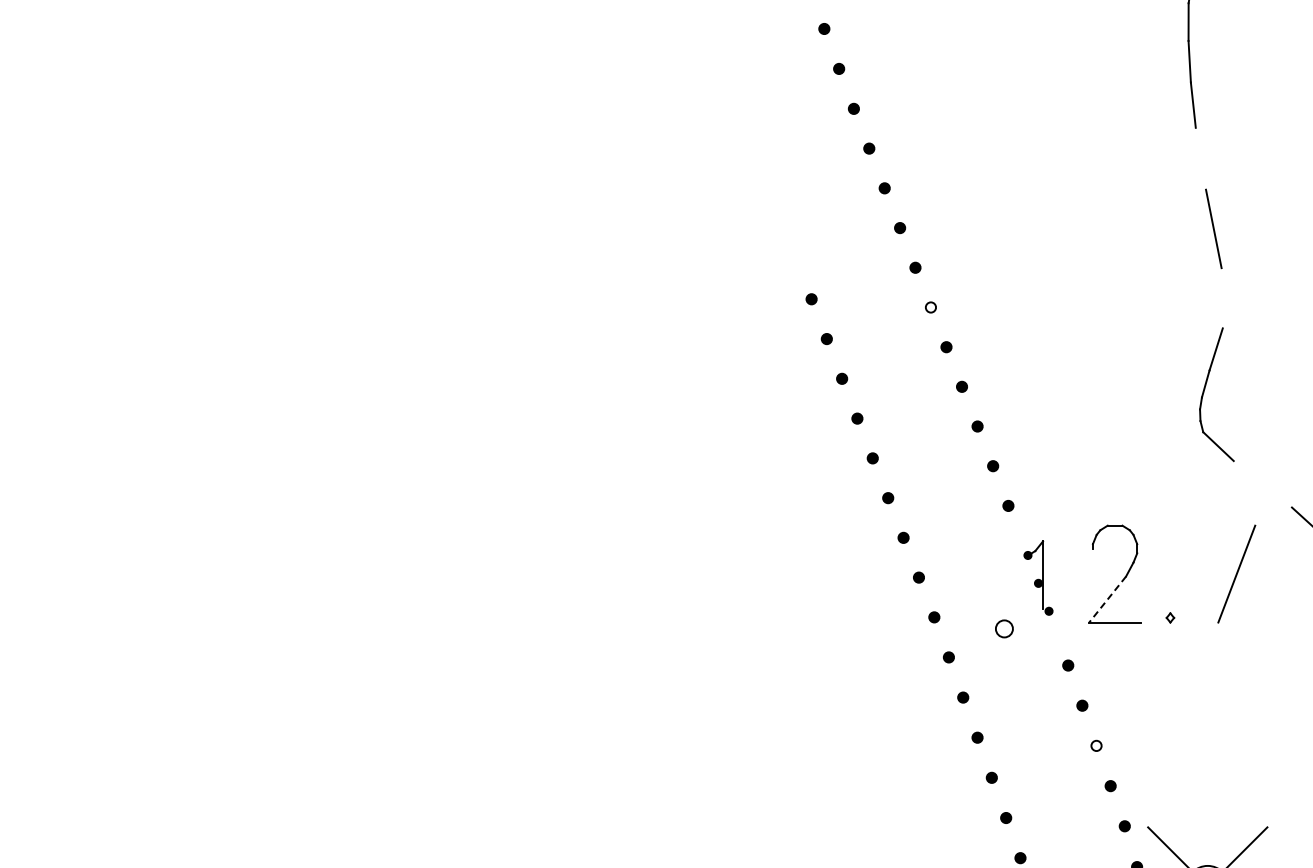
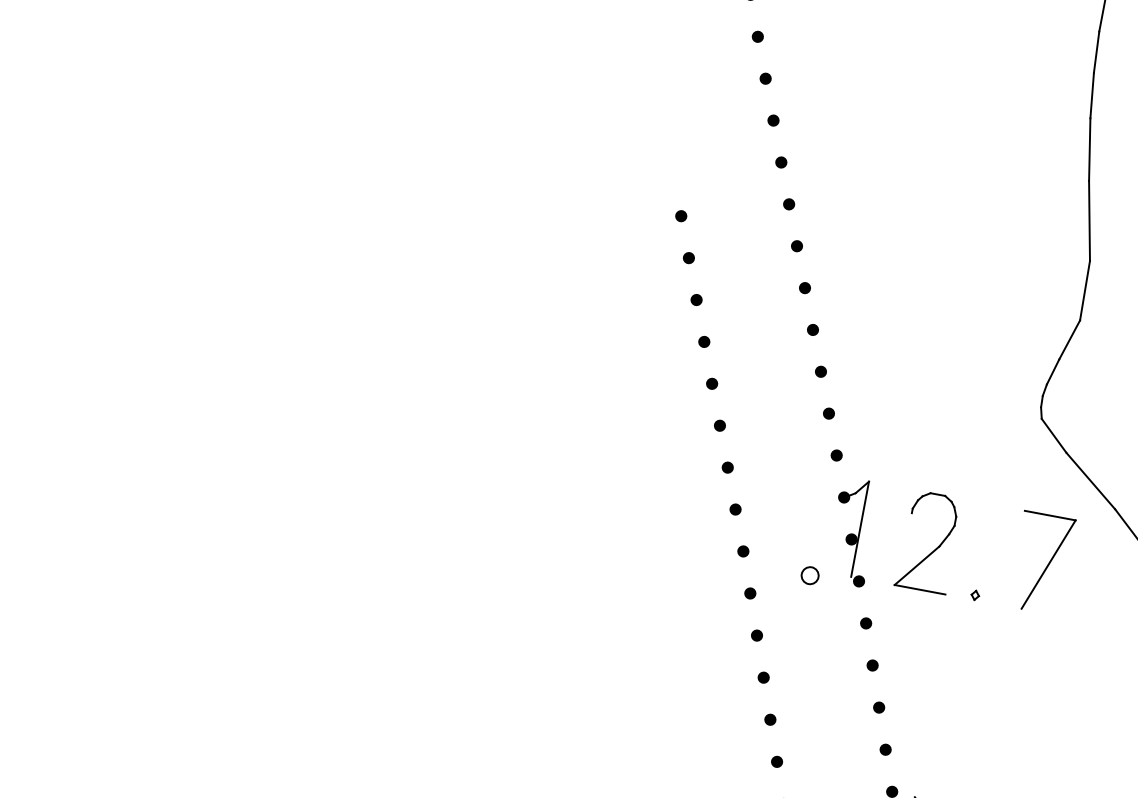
line: (1200, 158) -> (1089, 149), added
line: (1221, 298) -> (1084, 290), added
fill: (930, 307) -> (796, 246), added
line: (1262, 484) -> (1090, 481), added
line: (1229, 525) -> (1050, 515), added
part: (1038, 577) -> (853, 531), size x1.43
line: (1107, 599) -> (916, 565), dashed -> solid
fill: (1096, 745) -> (879, 707), added

